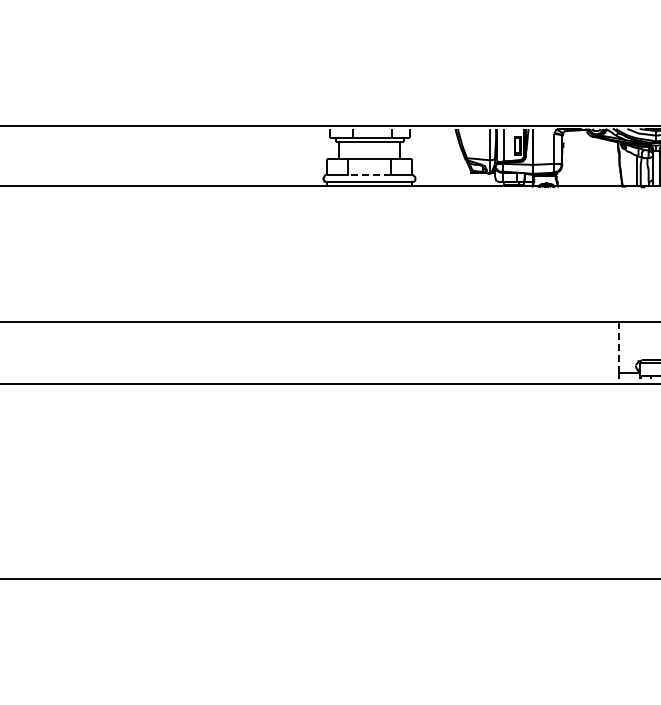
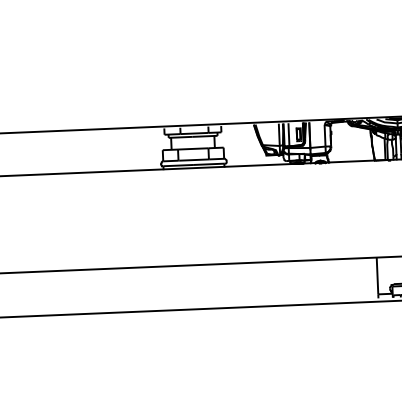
line: (369, 174) -> (193, 159), dashed -> solid
line: (619, 347) -> (377, 275), dashed -> solid

